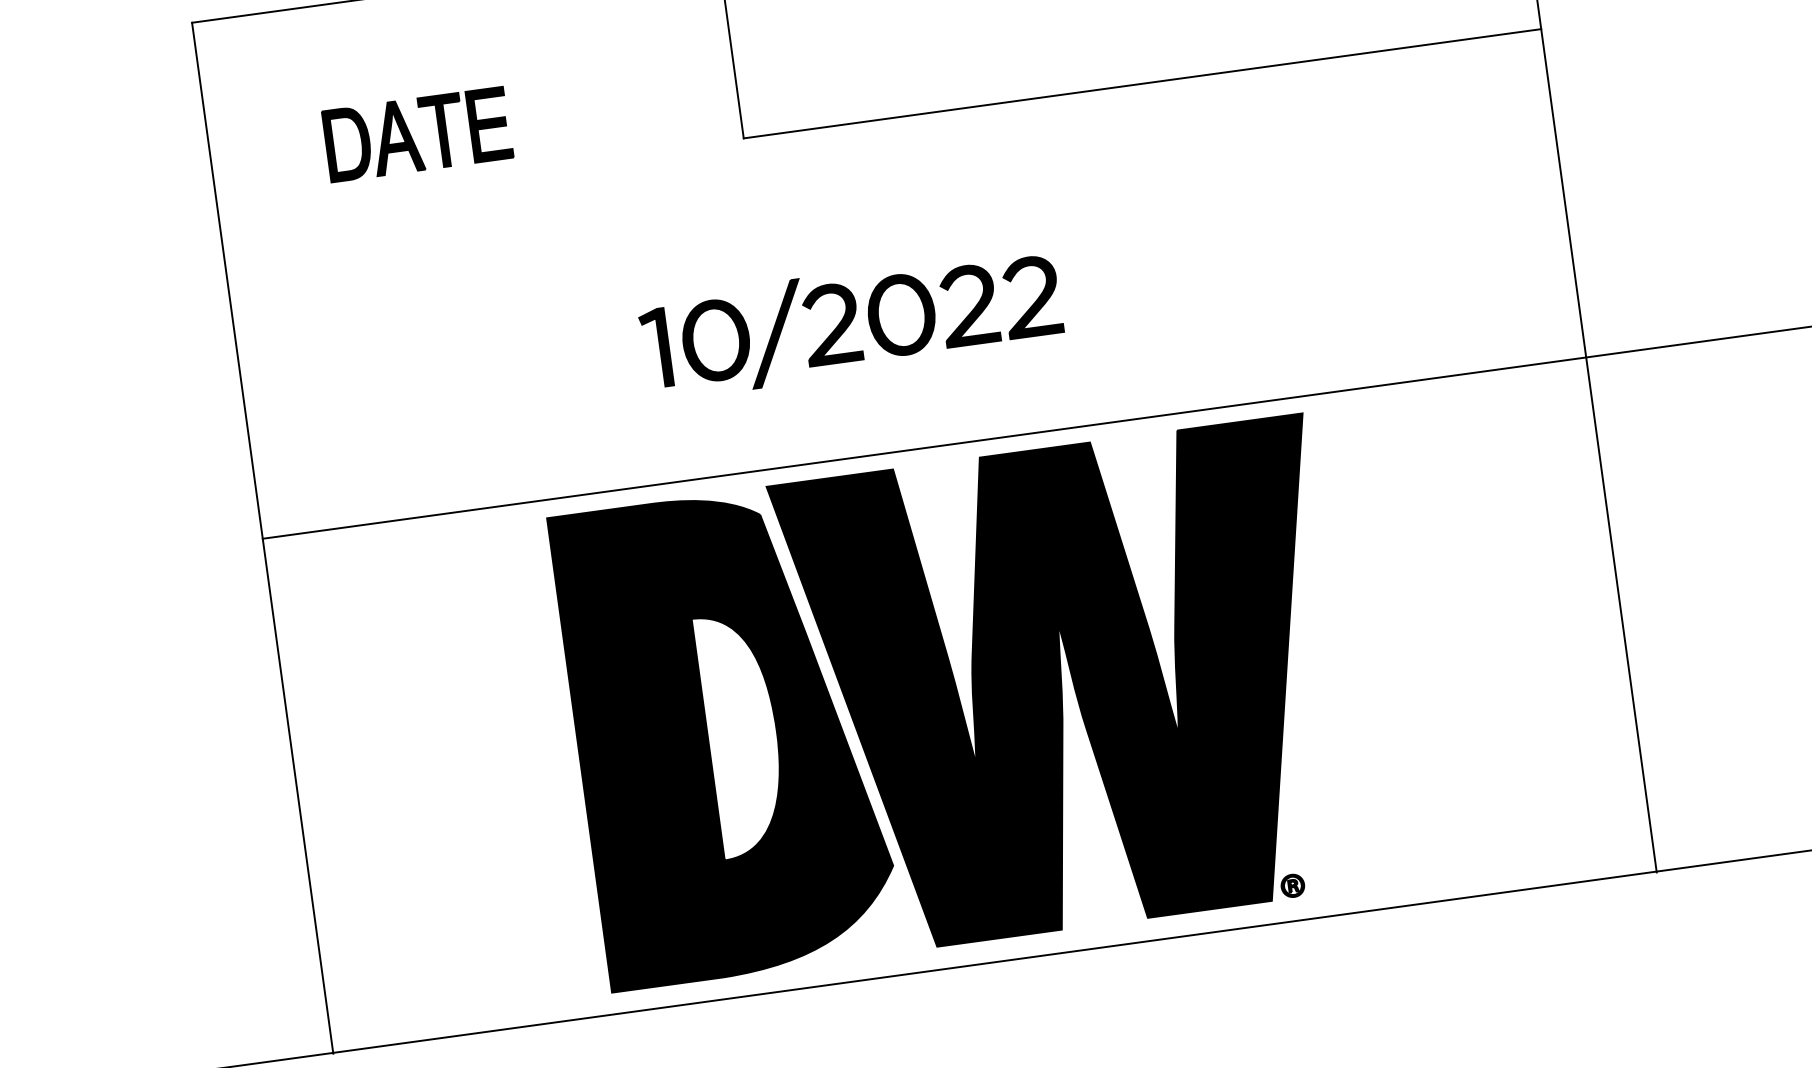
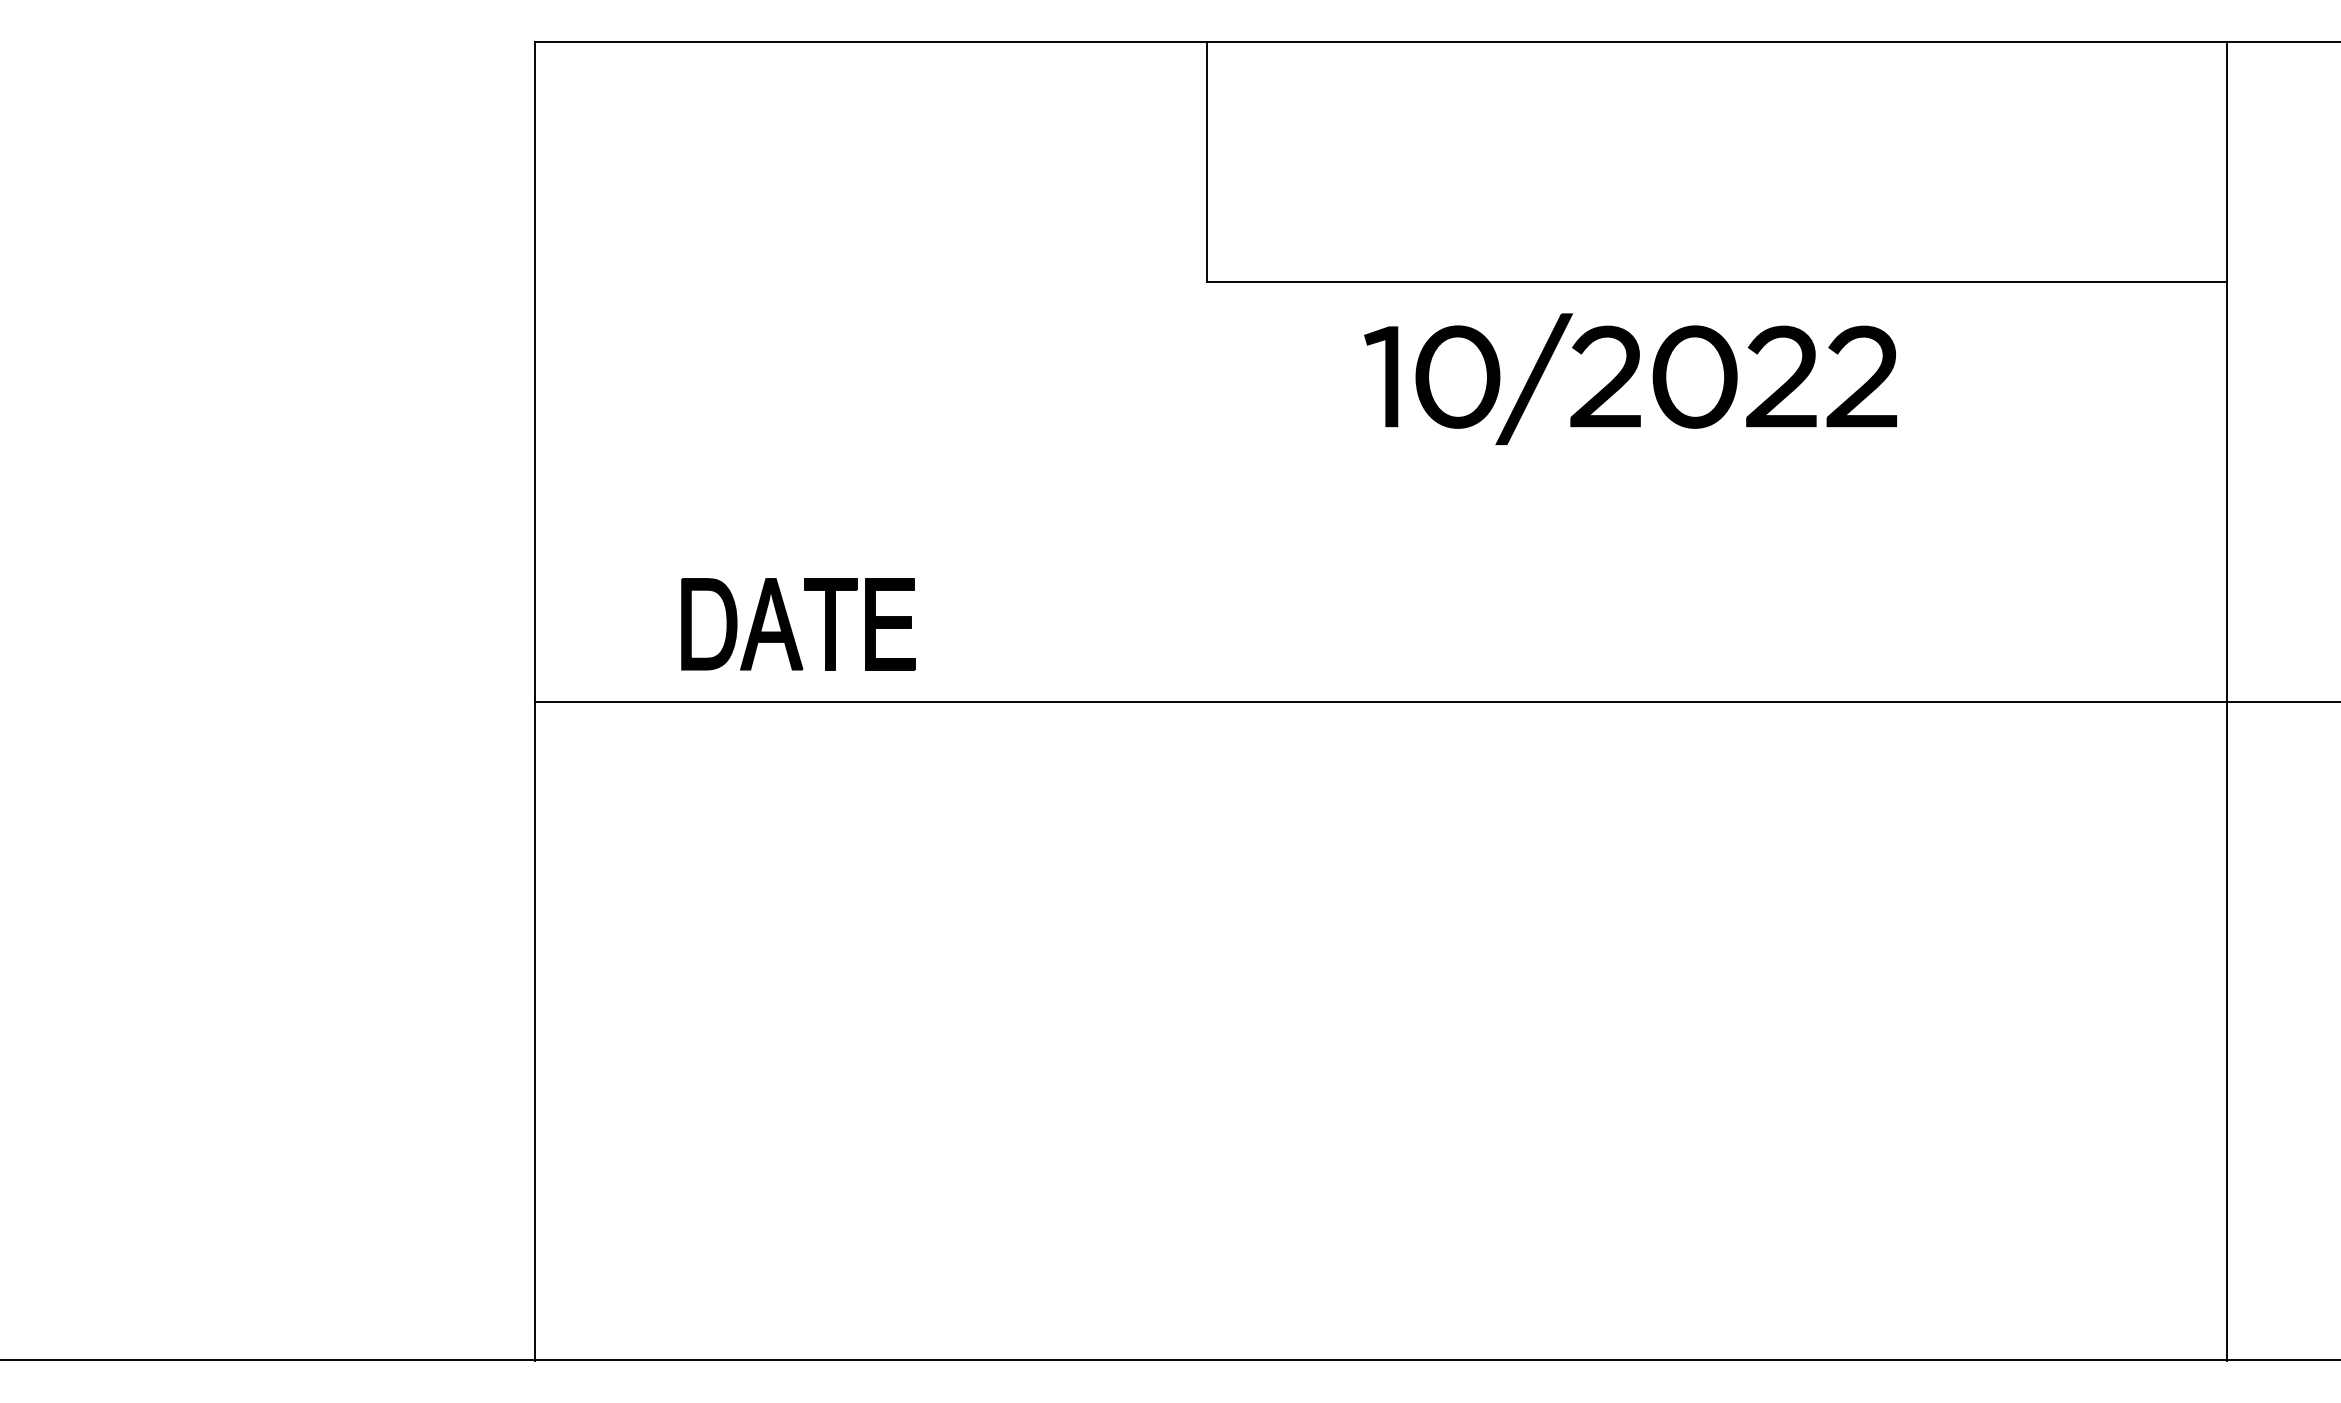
part: (411, 135) -> (790, 624), moved
part: (851, 323) -> (1630, 379), moved
part: (957, 702) -> (1378, 1027), removed

